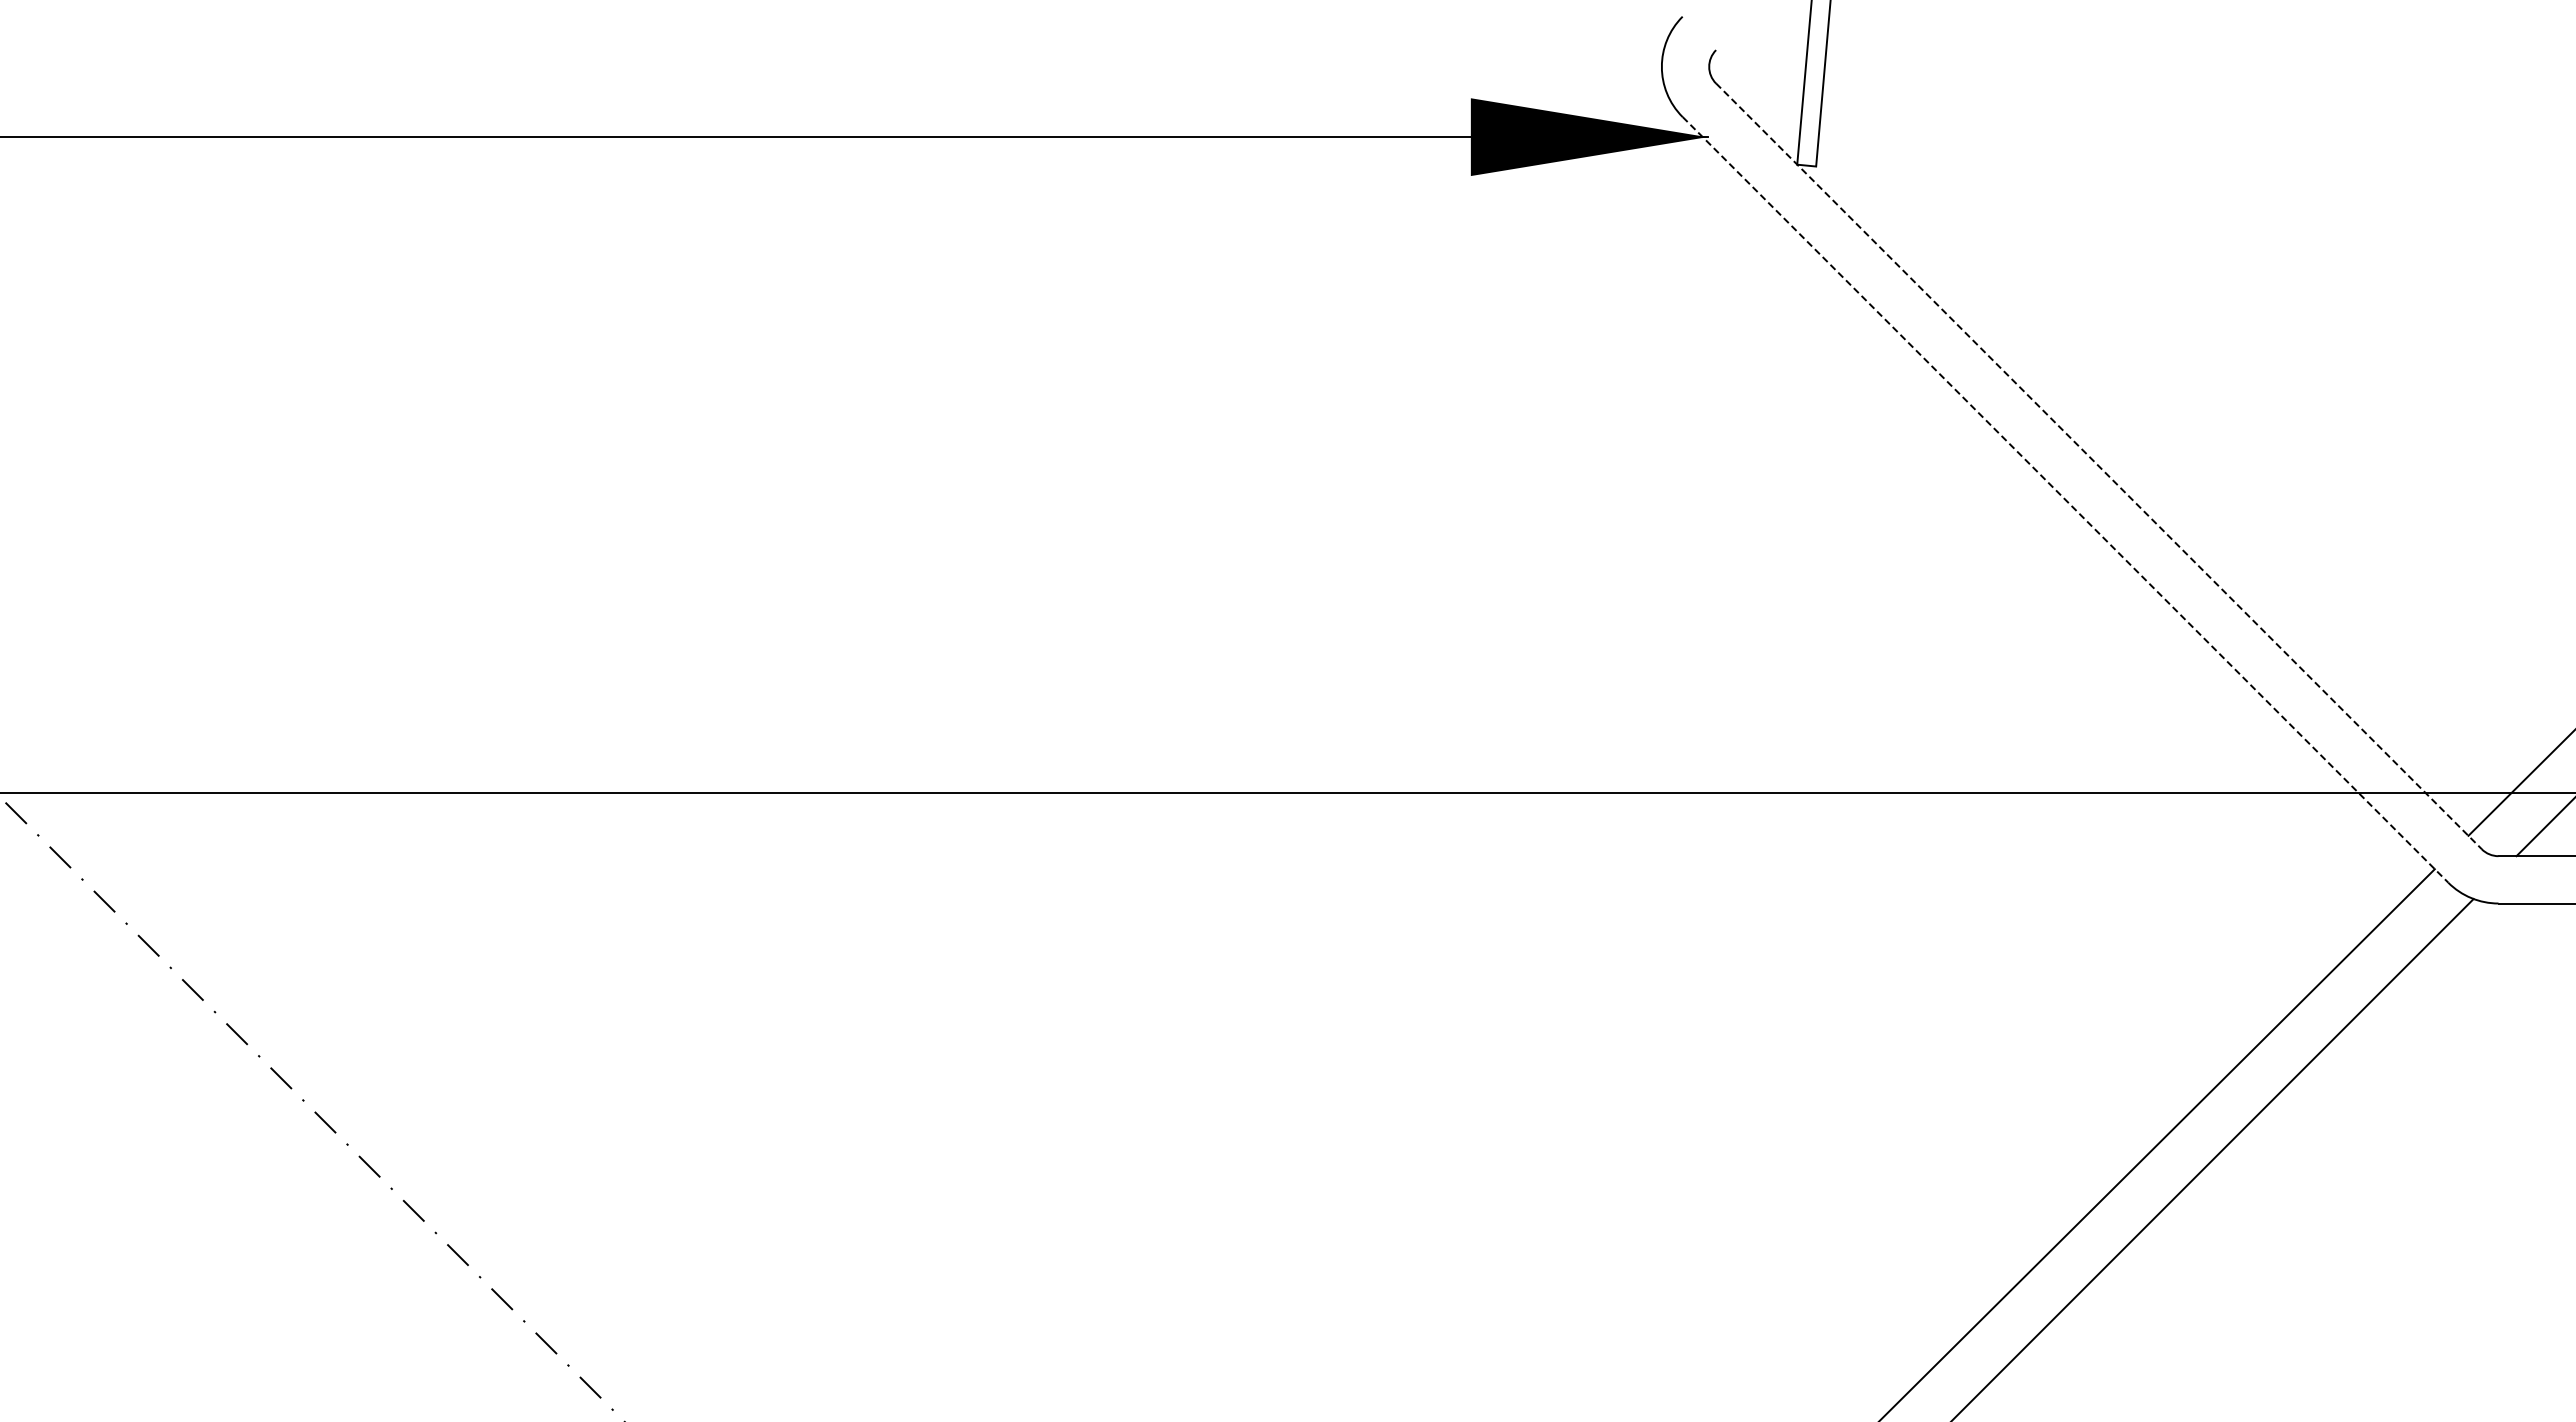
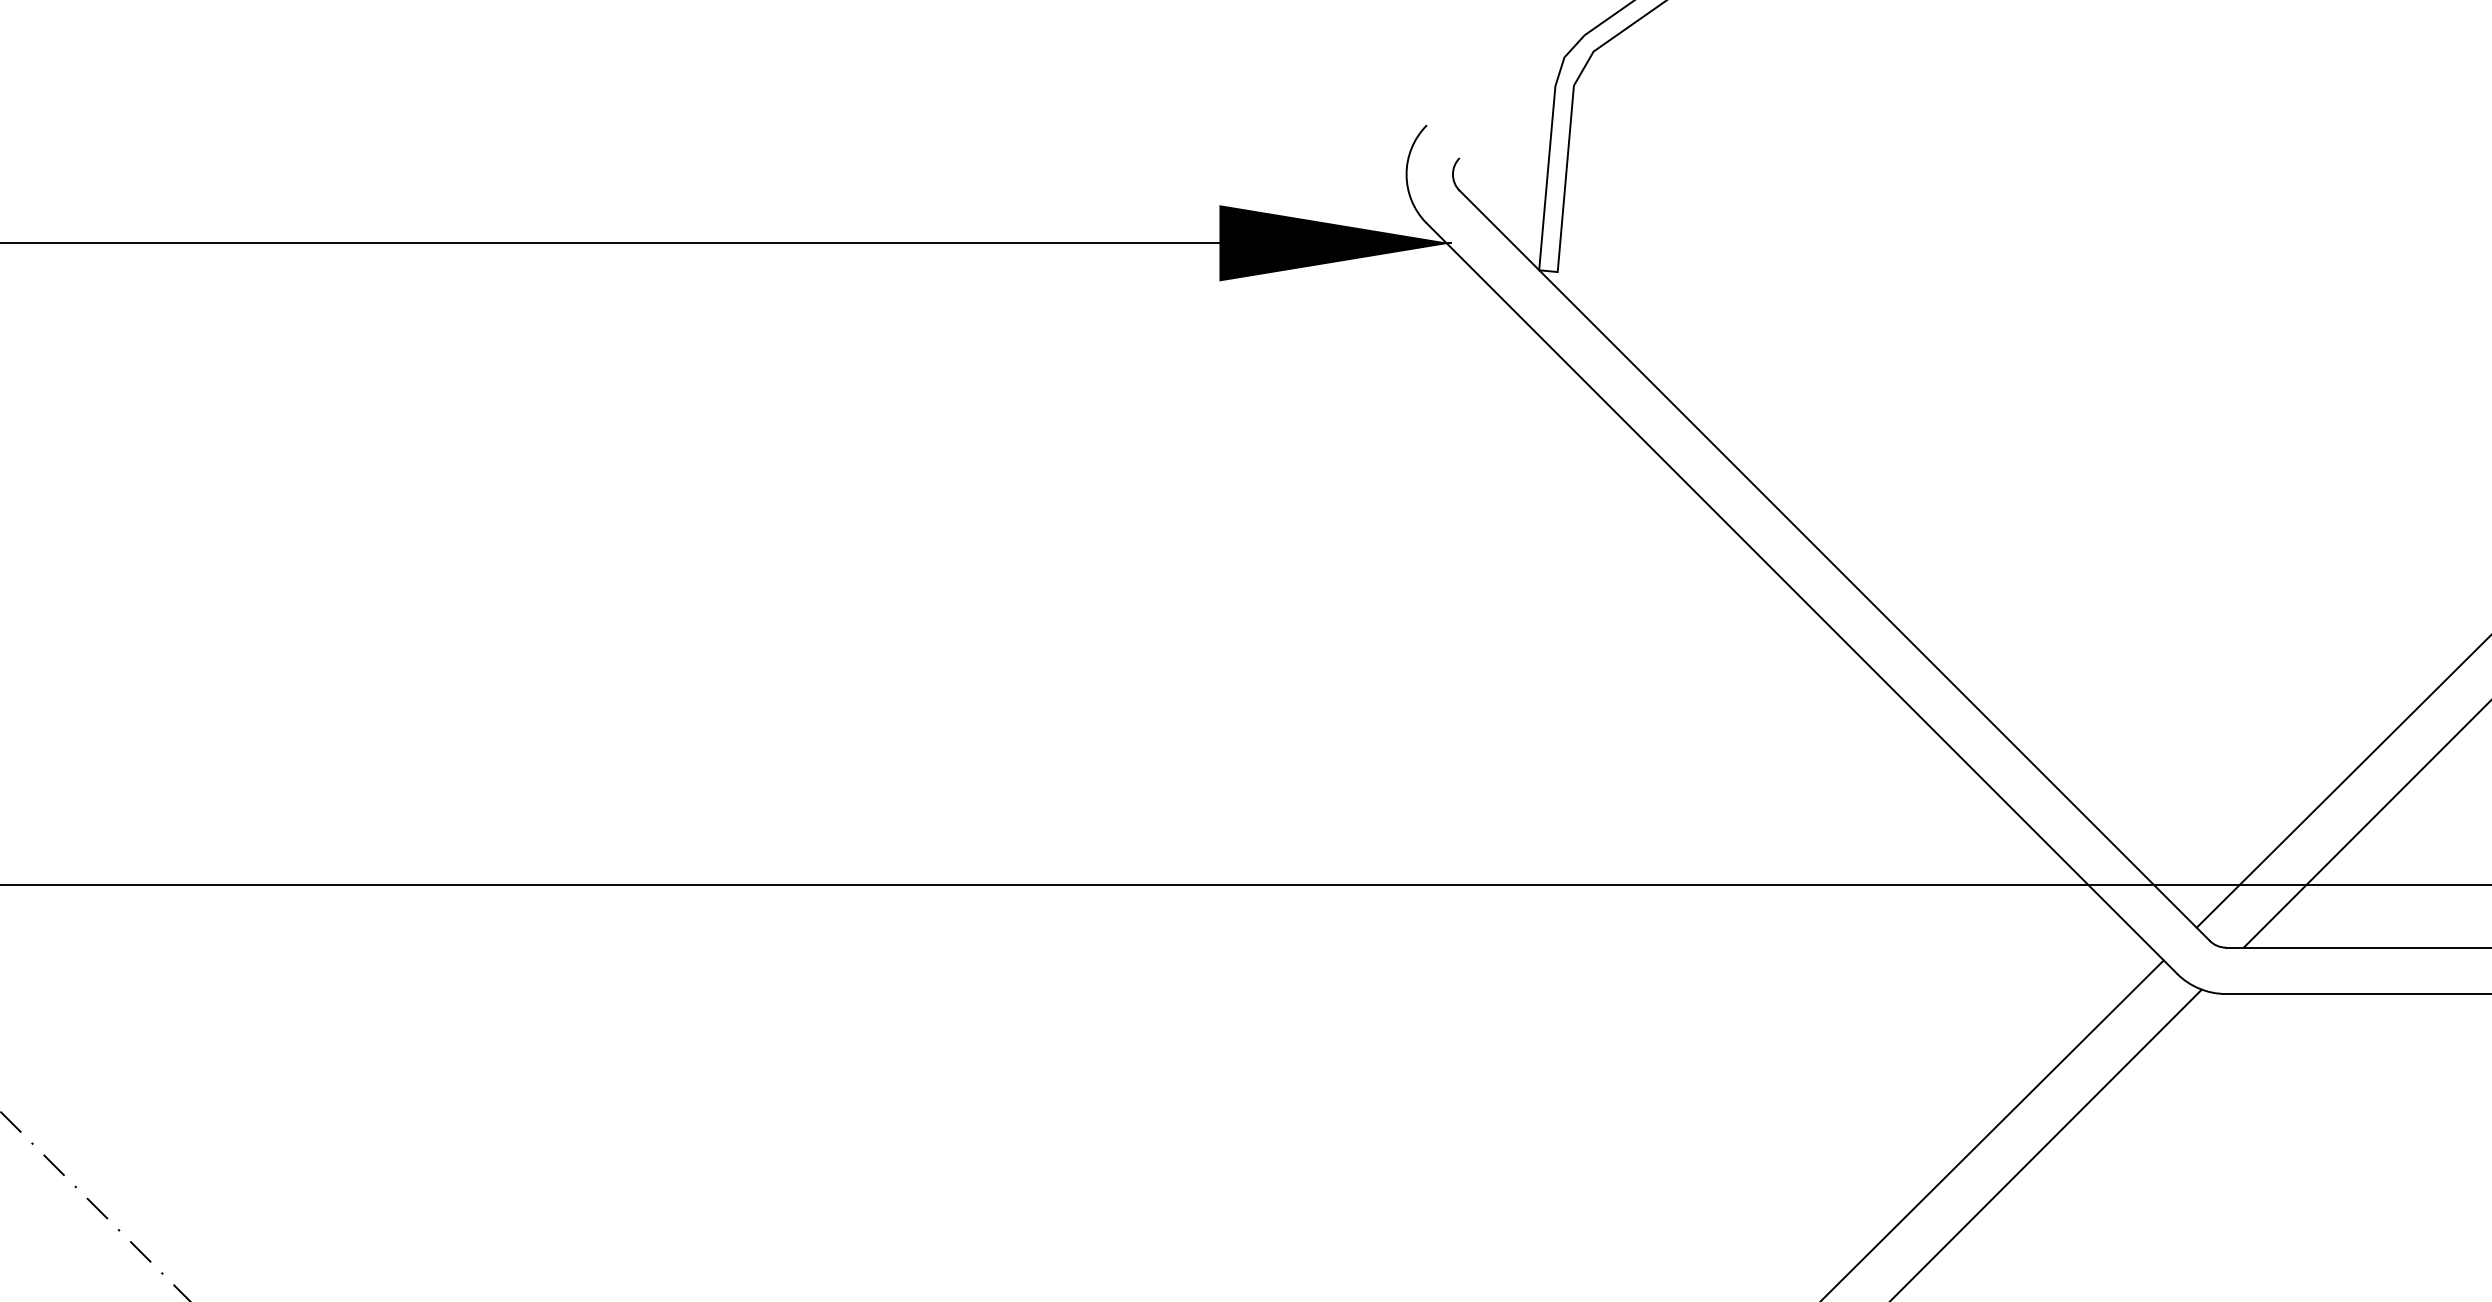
line: (2099, 466) -> (1835, 565), dashed -> solid
line: (2065, 500) -> (1801, 599), dashed -> solid

